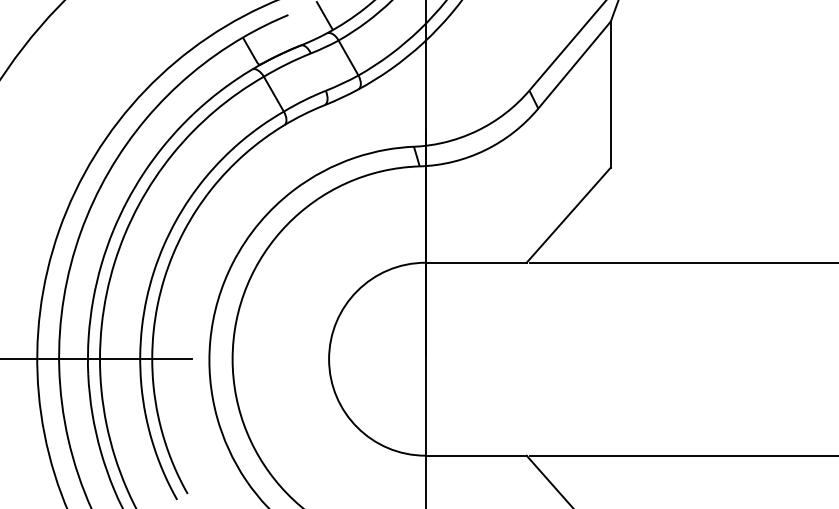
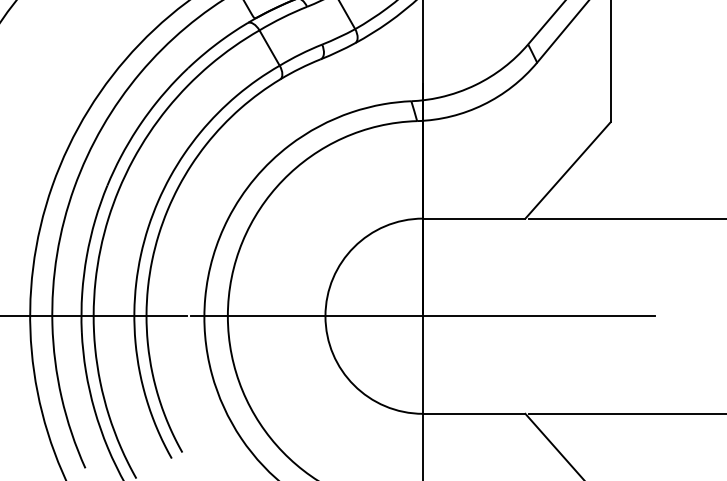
line: (425, 359) -> (423, 316), added

